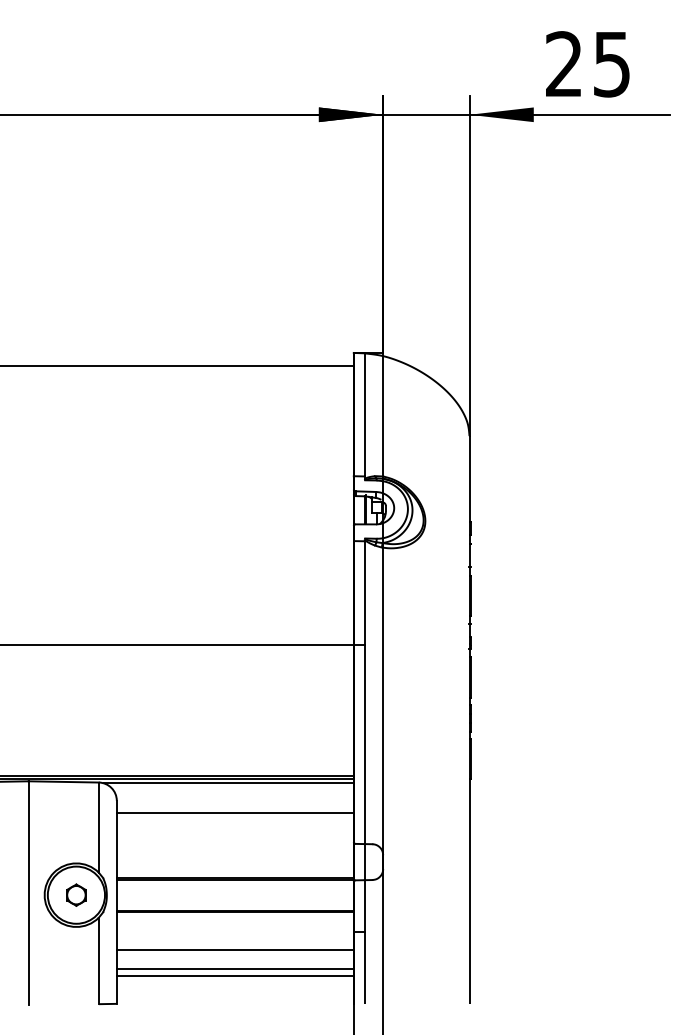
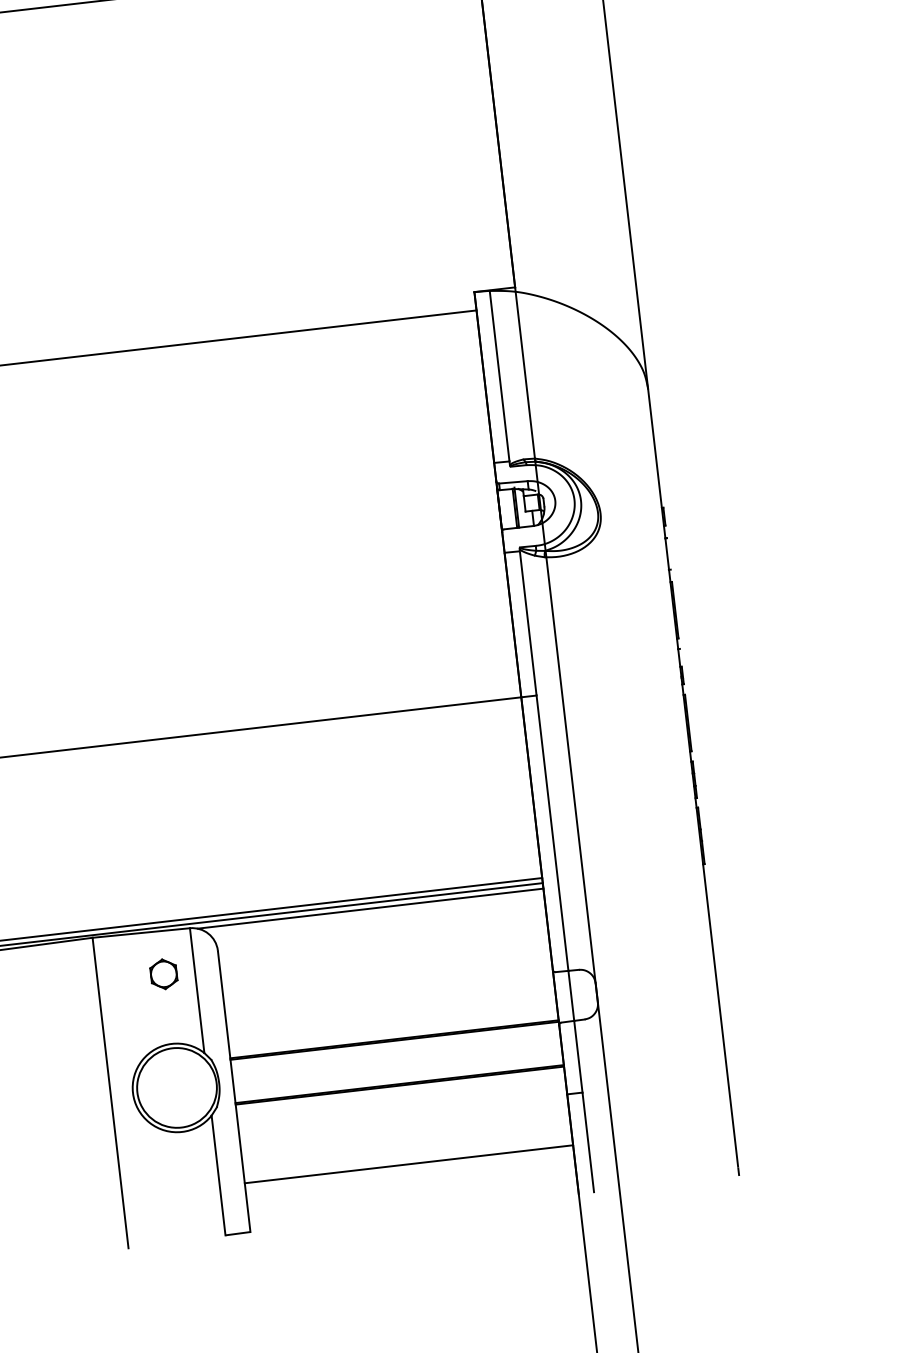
line: (234, 812) -> (382, 948), removed
part: (76, 894) -> (163, 973), moved
line: (234, 950) -> (404, 1139), removed
line: (234, 976) -> (409, 1175), removed

